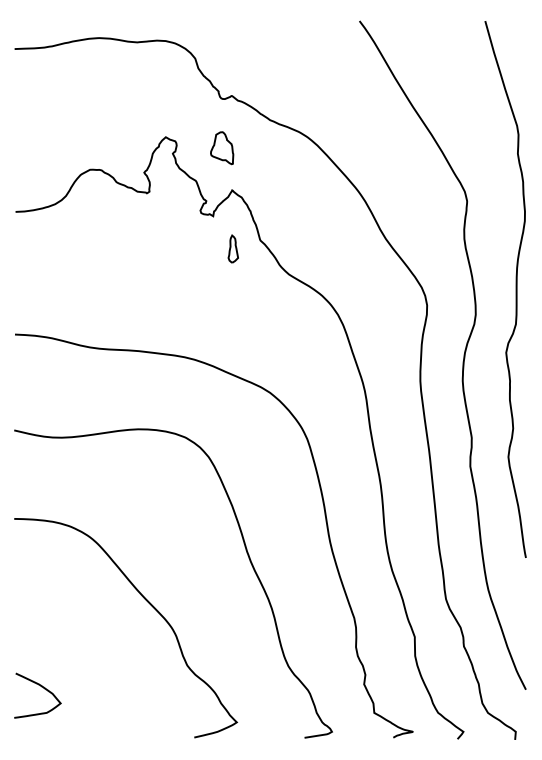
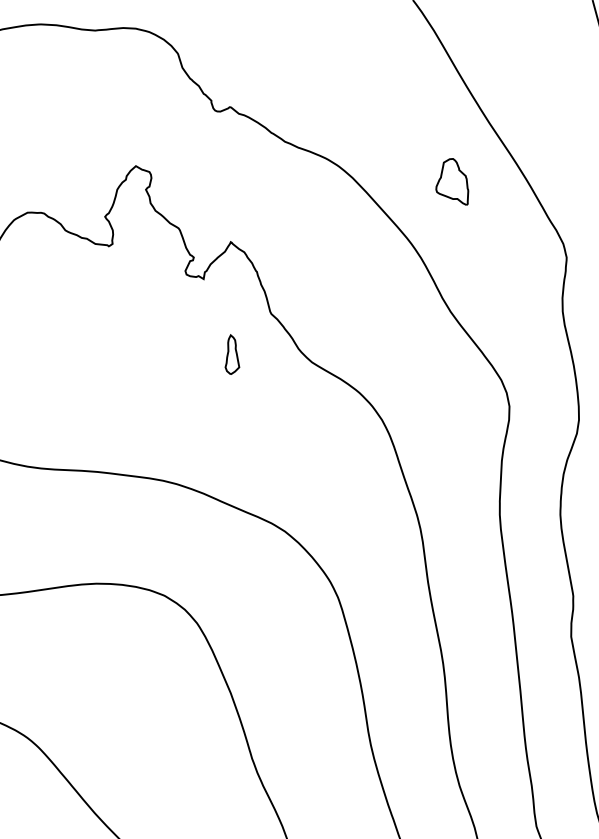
part: (222, 148) -> (452, 182), moved
part: (232, 248) -> (231, 353), moved

